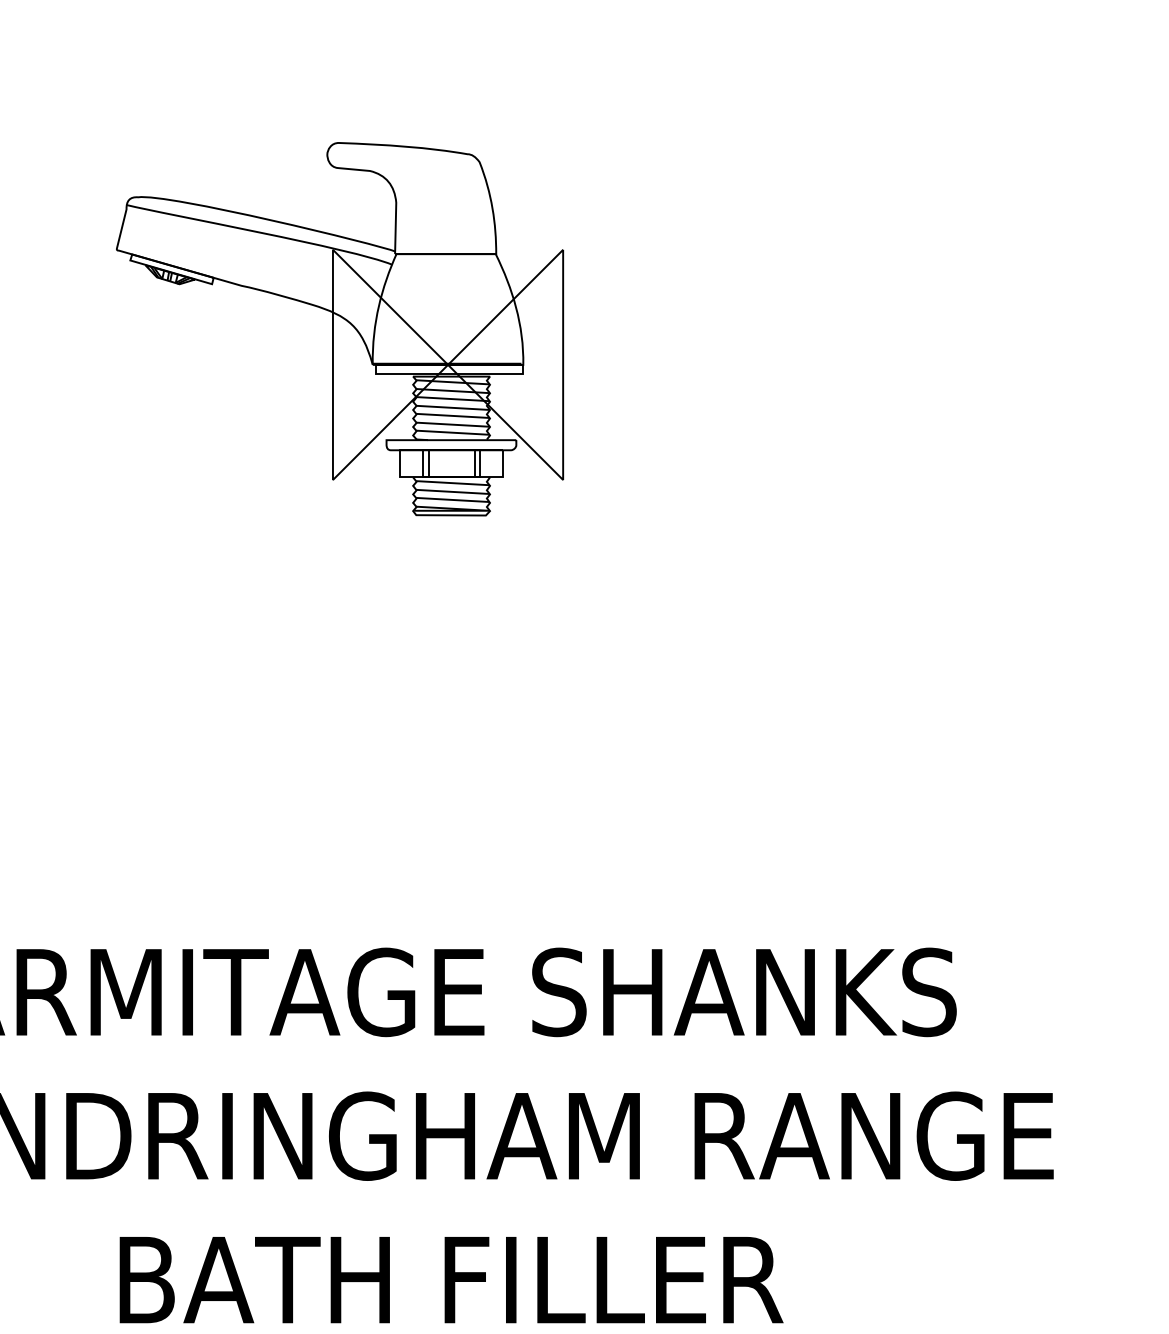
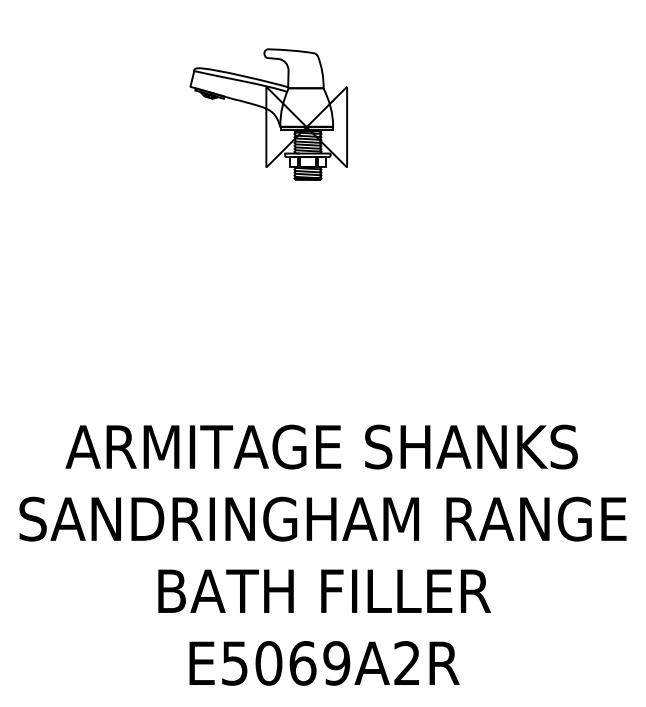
part: (339, 328) -> (268, 114), size x0.7

